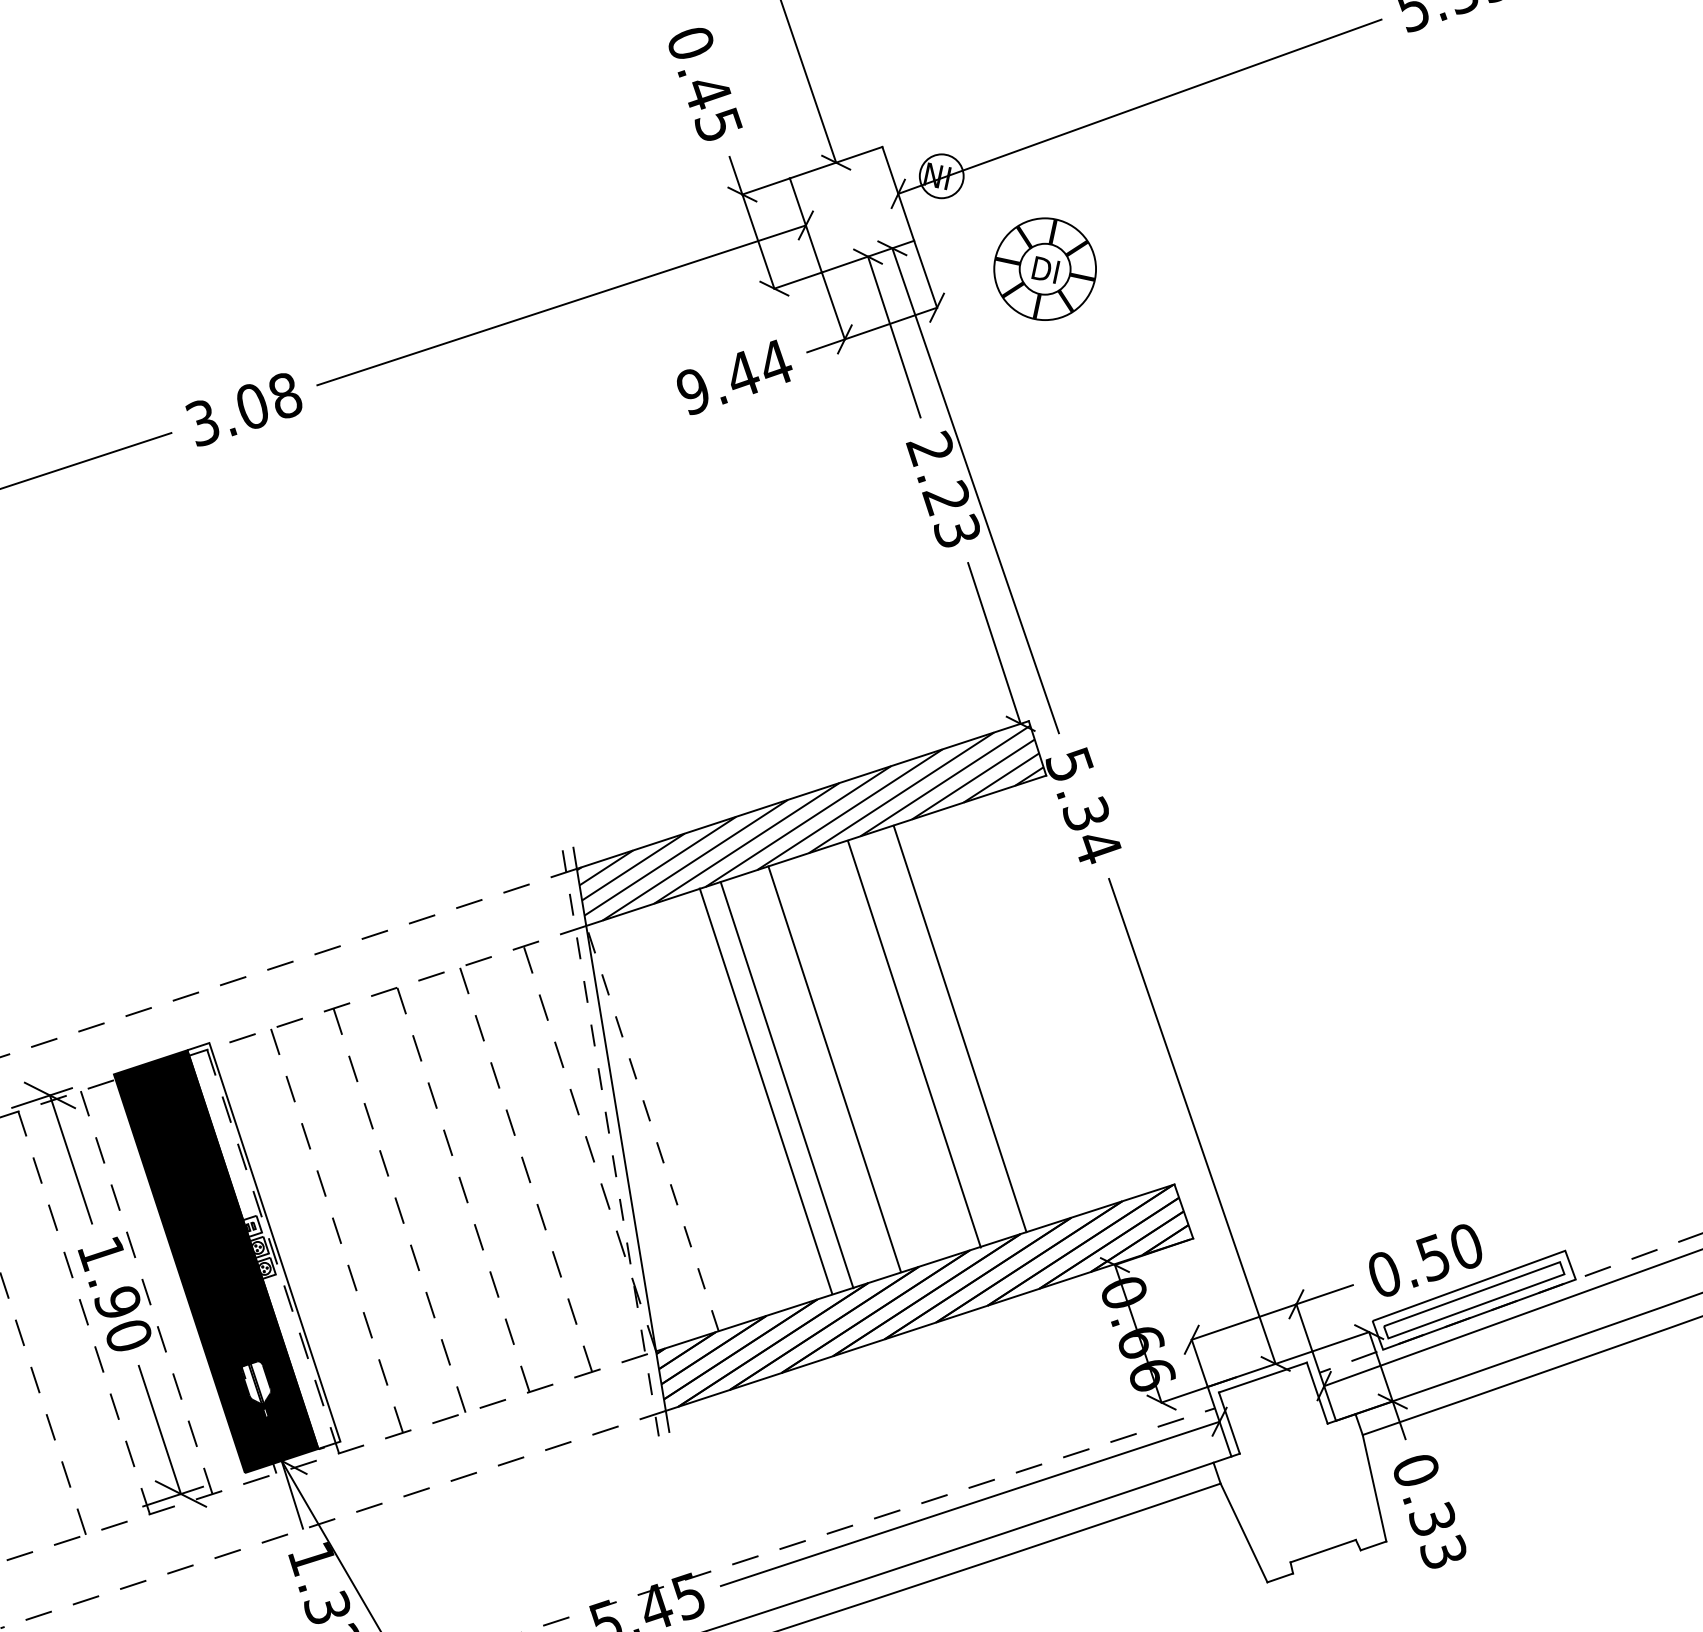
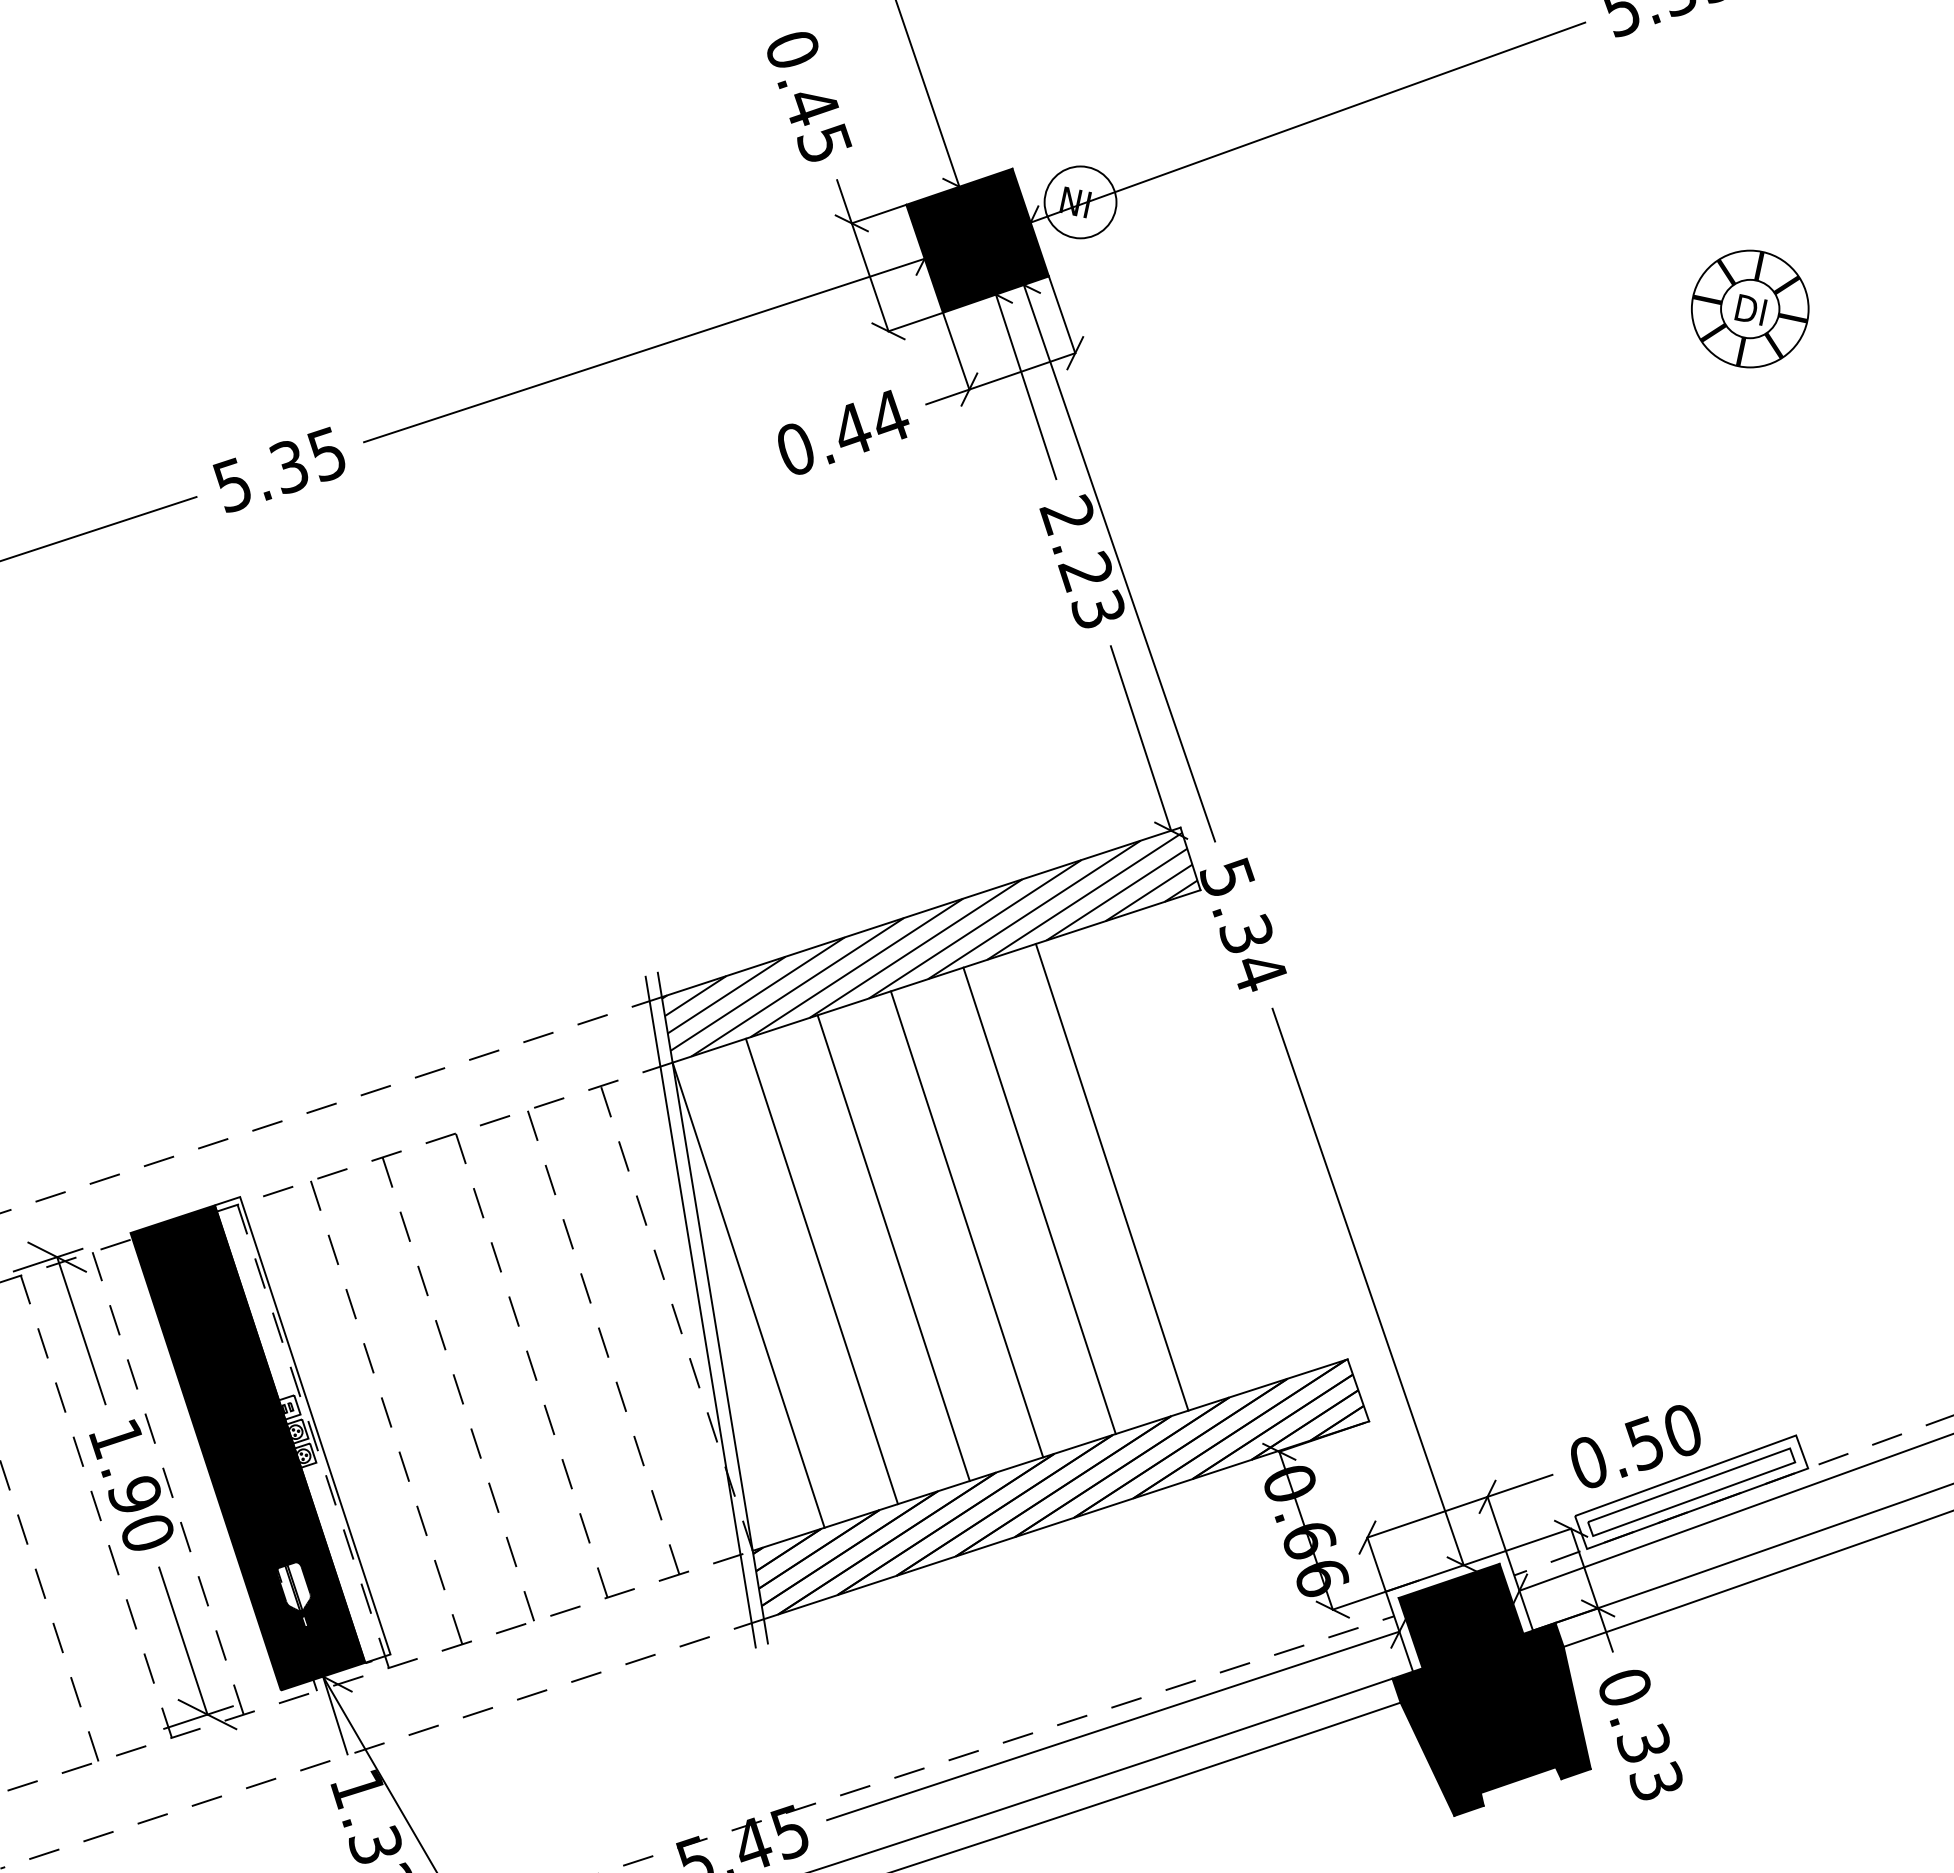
circle: (941, 176) -> (1080, 202), size x1.43
fill: (851, 209) -> (977, 240), added
part: (1045, 268) -> (1750, 308), moved
text: (692, 391) -> (794, 449), 9.44 -> 0.44
text: (243, 409) -> (279, 469), 3.08 -> 5.35
line: (959, 1028) -> (1039, 1200), moved
line: (913, 1043) -> (1111, 1176), moved
line: (834, 1069) -> (893, 1248), moved
line: (786, 1085) -> (966, 1224), moved
line: (765, 1091) -> (821, 1271), moved
line: (652, 1128) -> (748, 1295), dashed -> solid
line: (610, 1143) -> (700, 1312), dashed -> solid
fill: (1299, 1472) -> (1491, 1689), added

